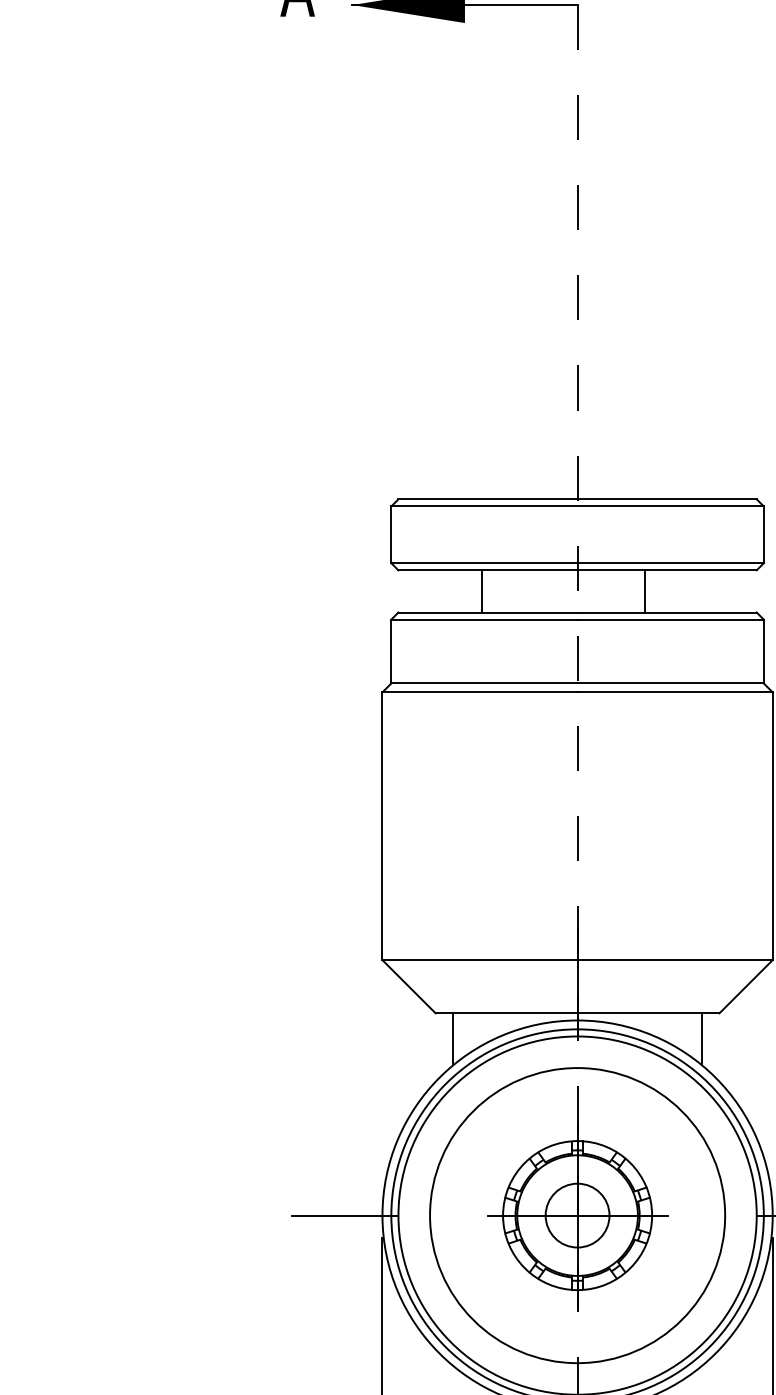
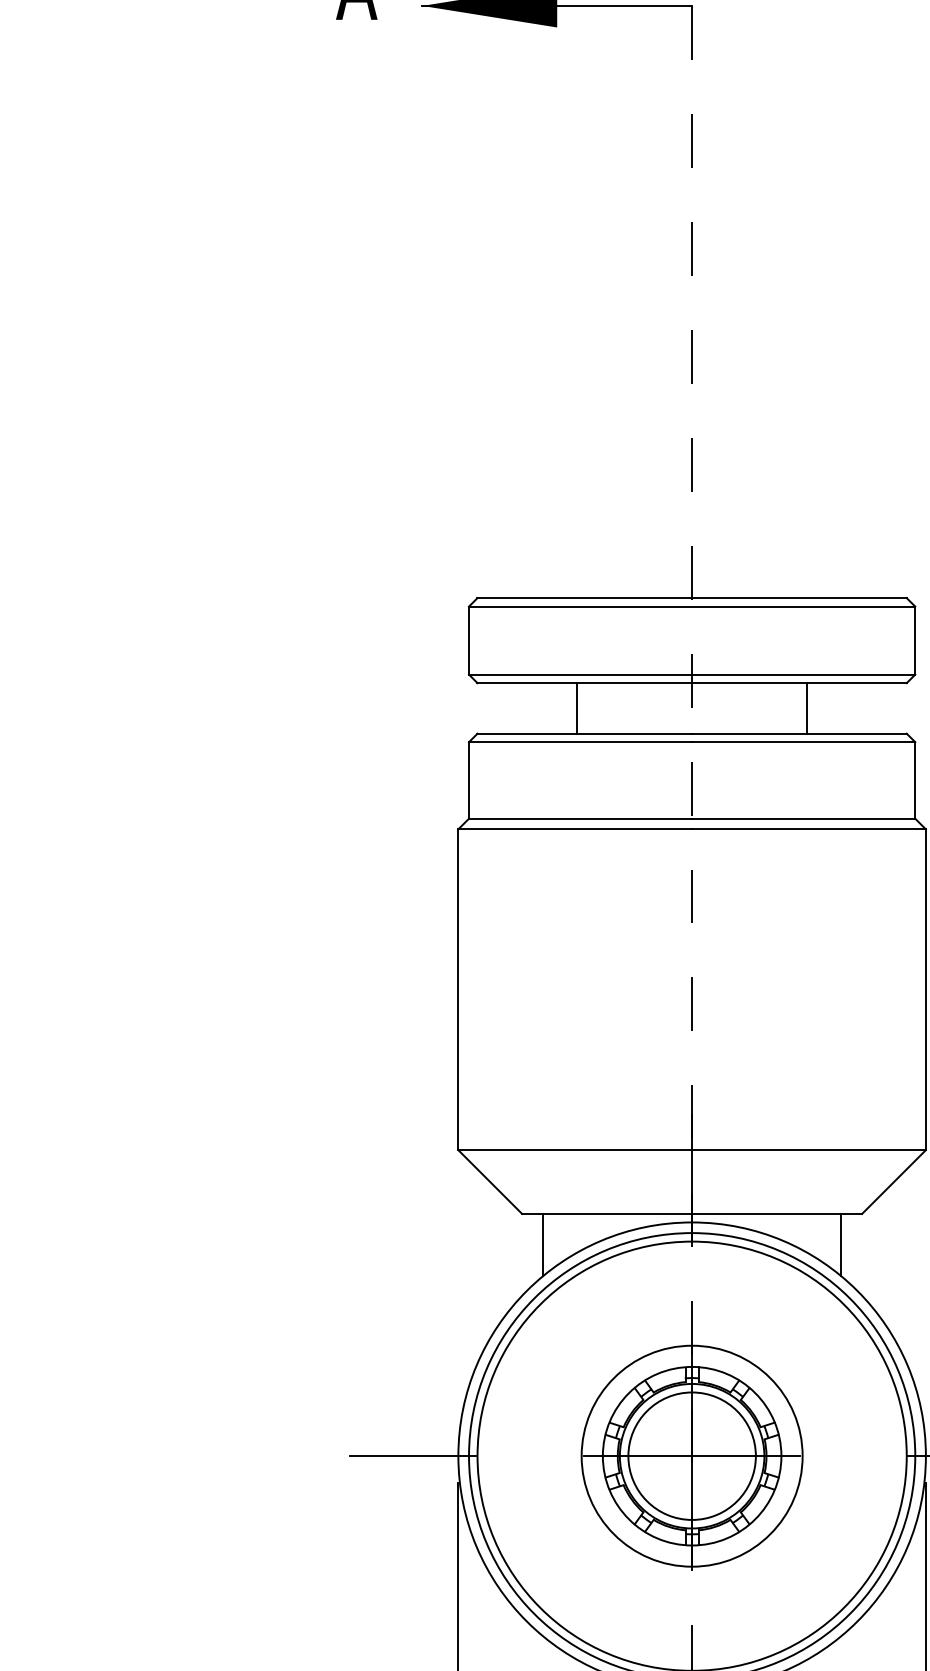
line: (644, 591) -> (806, 708), moved
circle: (577, 1215) -> (691, 1455), size x0.62
circle: (577, 1215) -> (691, 1455), size x1.67

